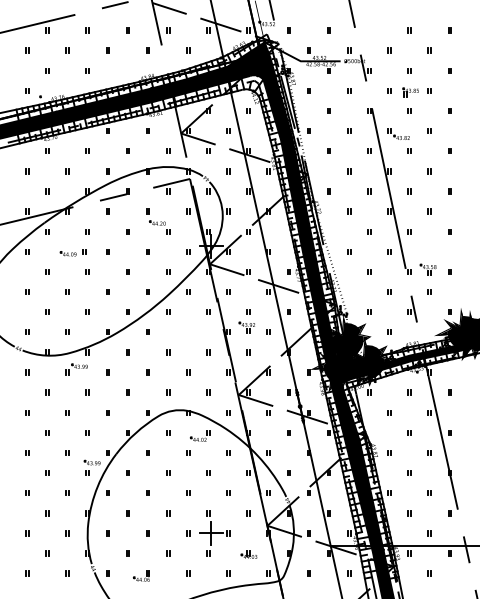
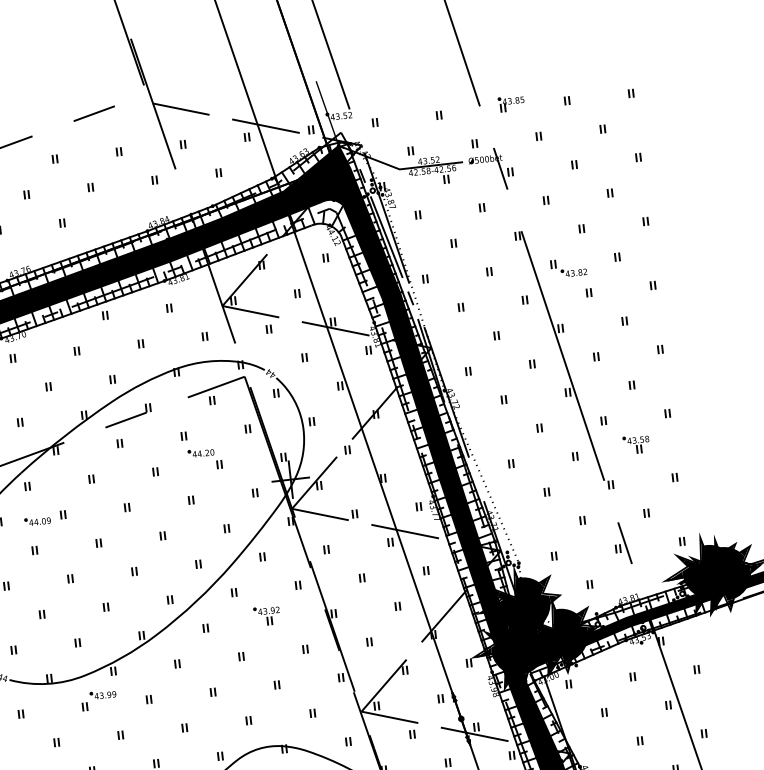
part: (410, 92) -> (511, 103), moved
part: (72, 252) -> (44, 518), moved
part: (427, 269) -> (635, 444), moved
part: (246, 327) -> (266, 615), moved

